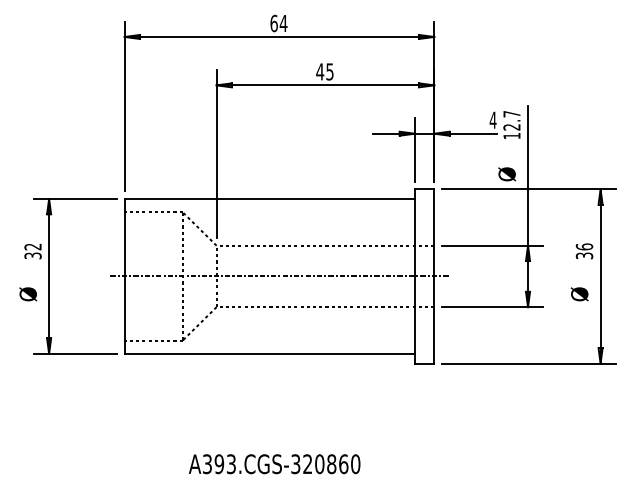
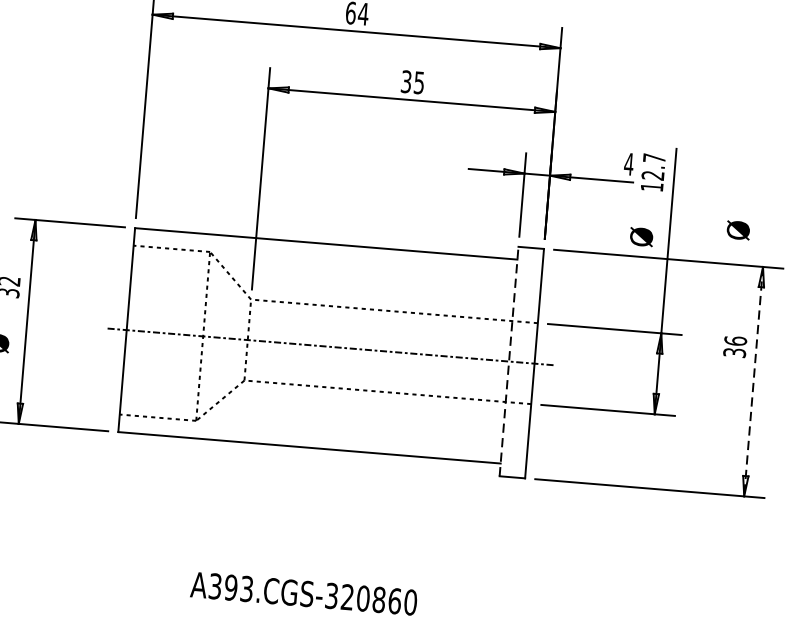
text: (320, 71) -> (406, 81), 45 -> 35
line: (414, 275) -> (508, 360), solid -> dashed
line: (600, 276) -> (753, 381), solid -> dashed
text: (579, 294) -> (738, 230), moved

